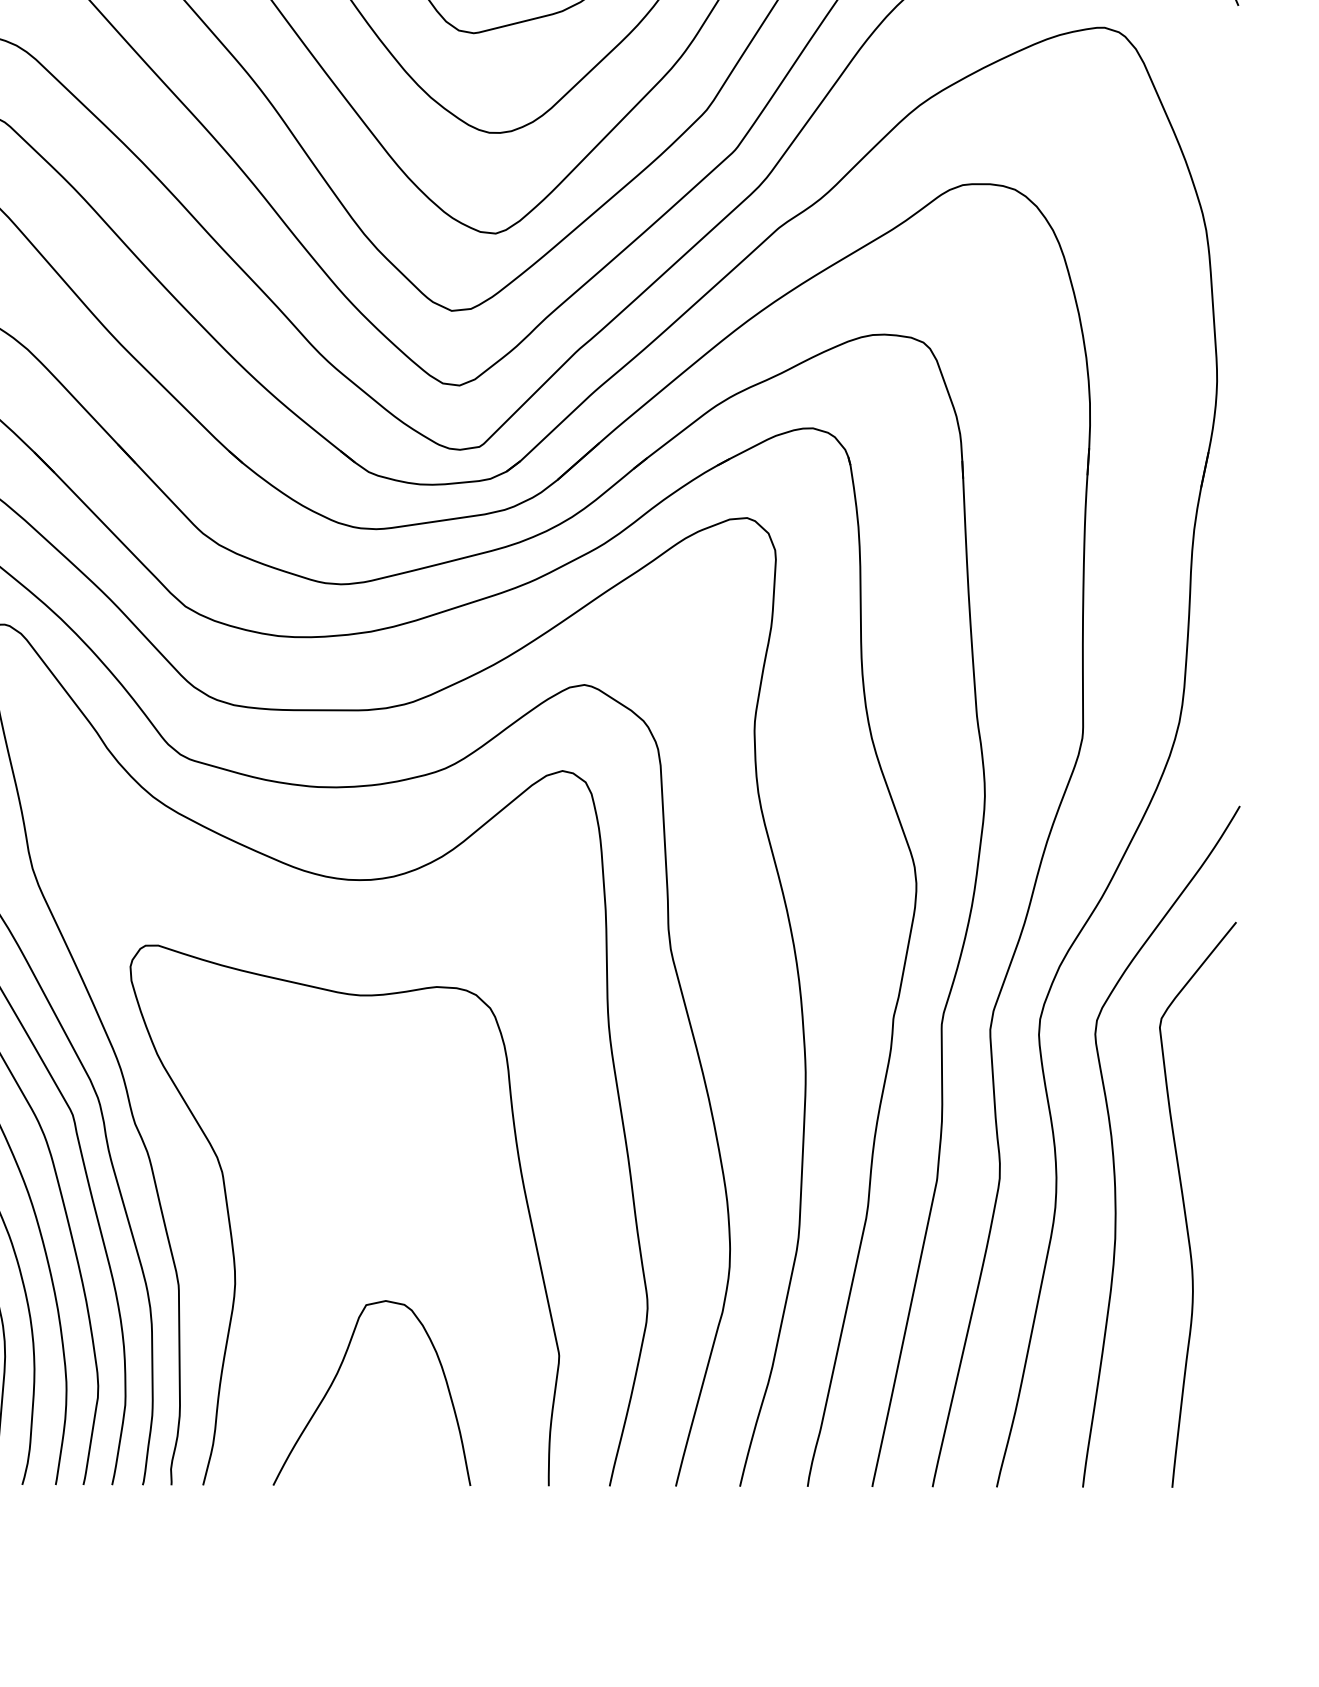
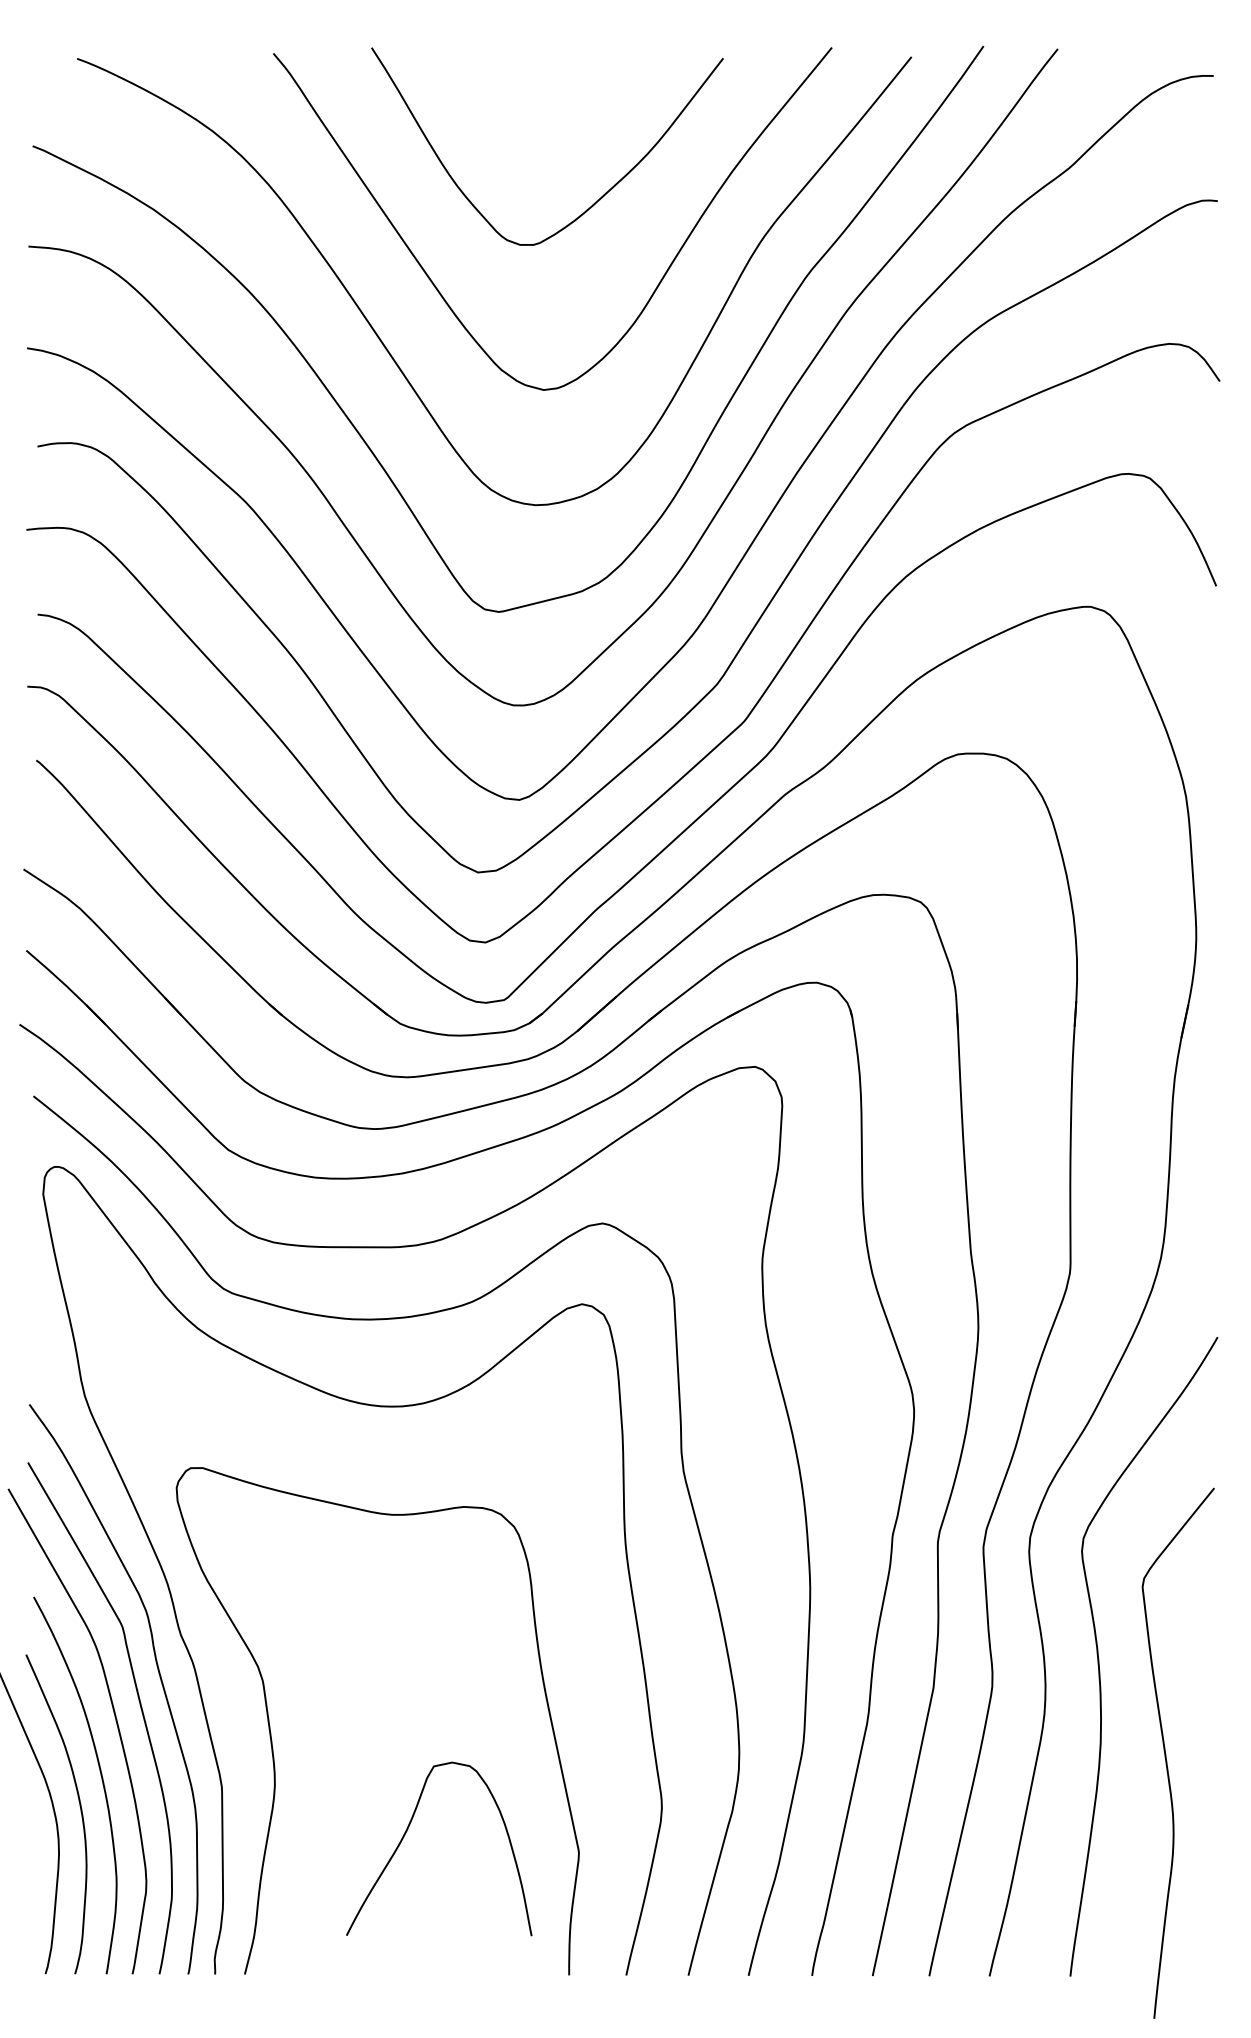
curve: (1185, 1206) -> (1166, 1754), moved
curve: (338, 1374) -> (407, 1831), moved

